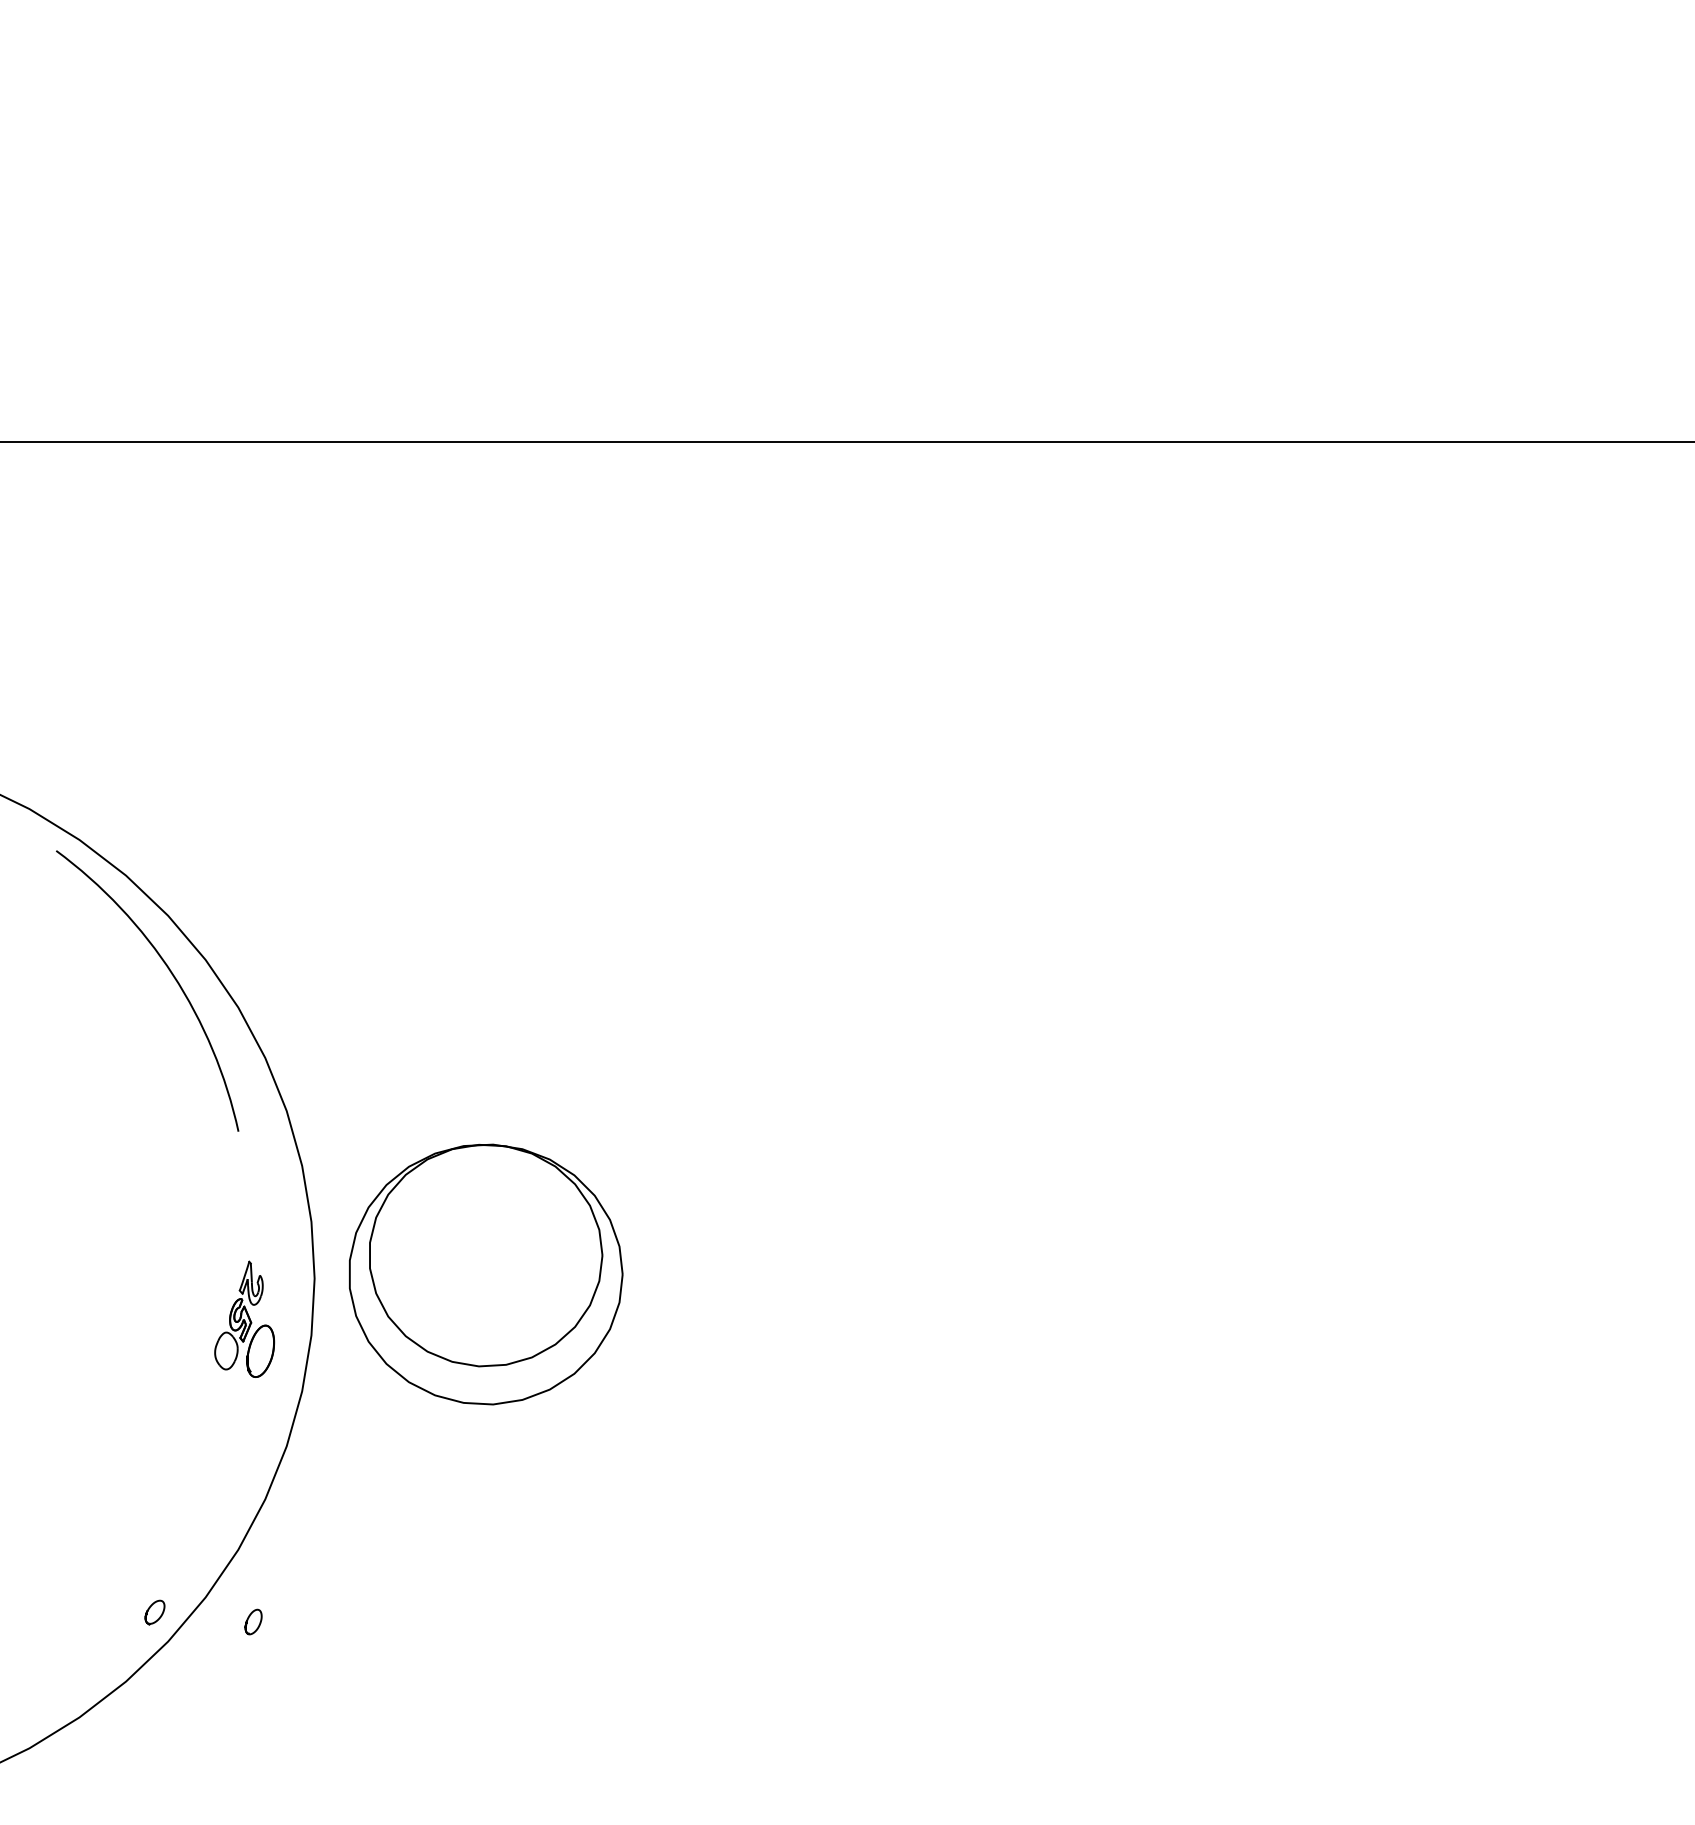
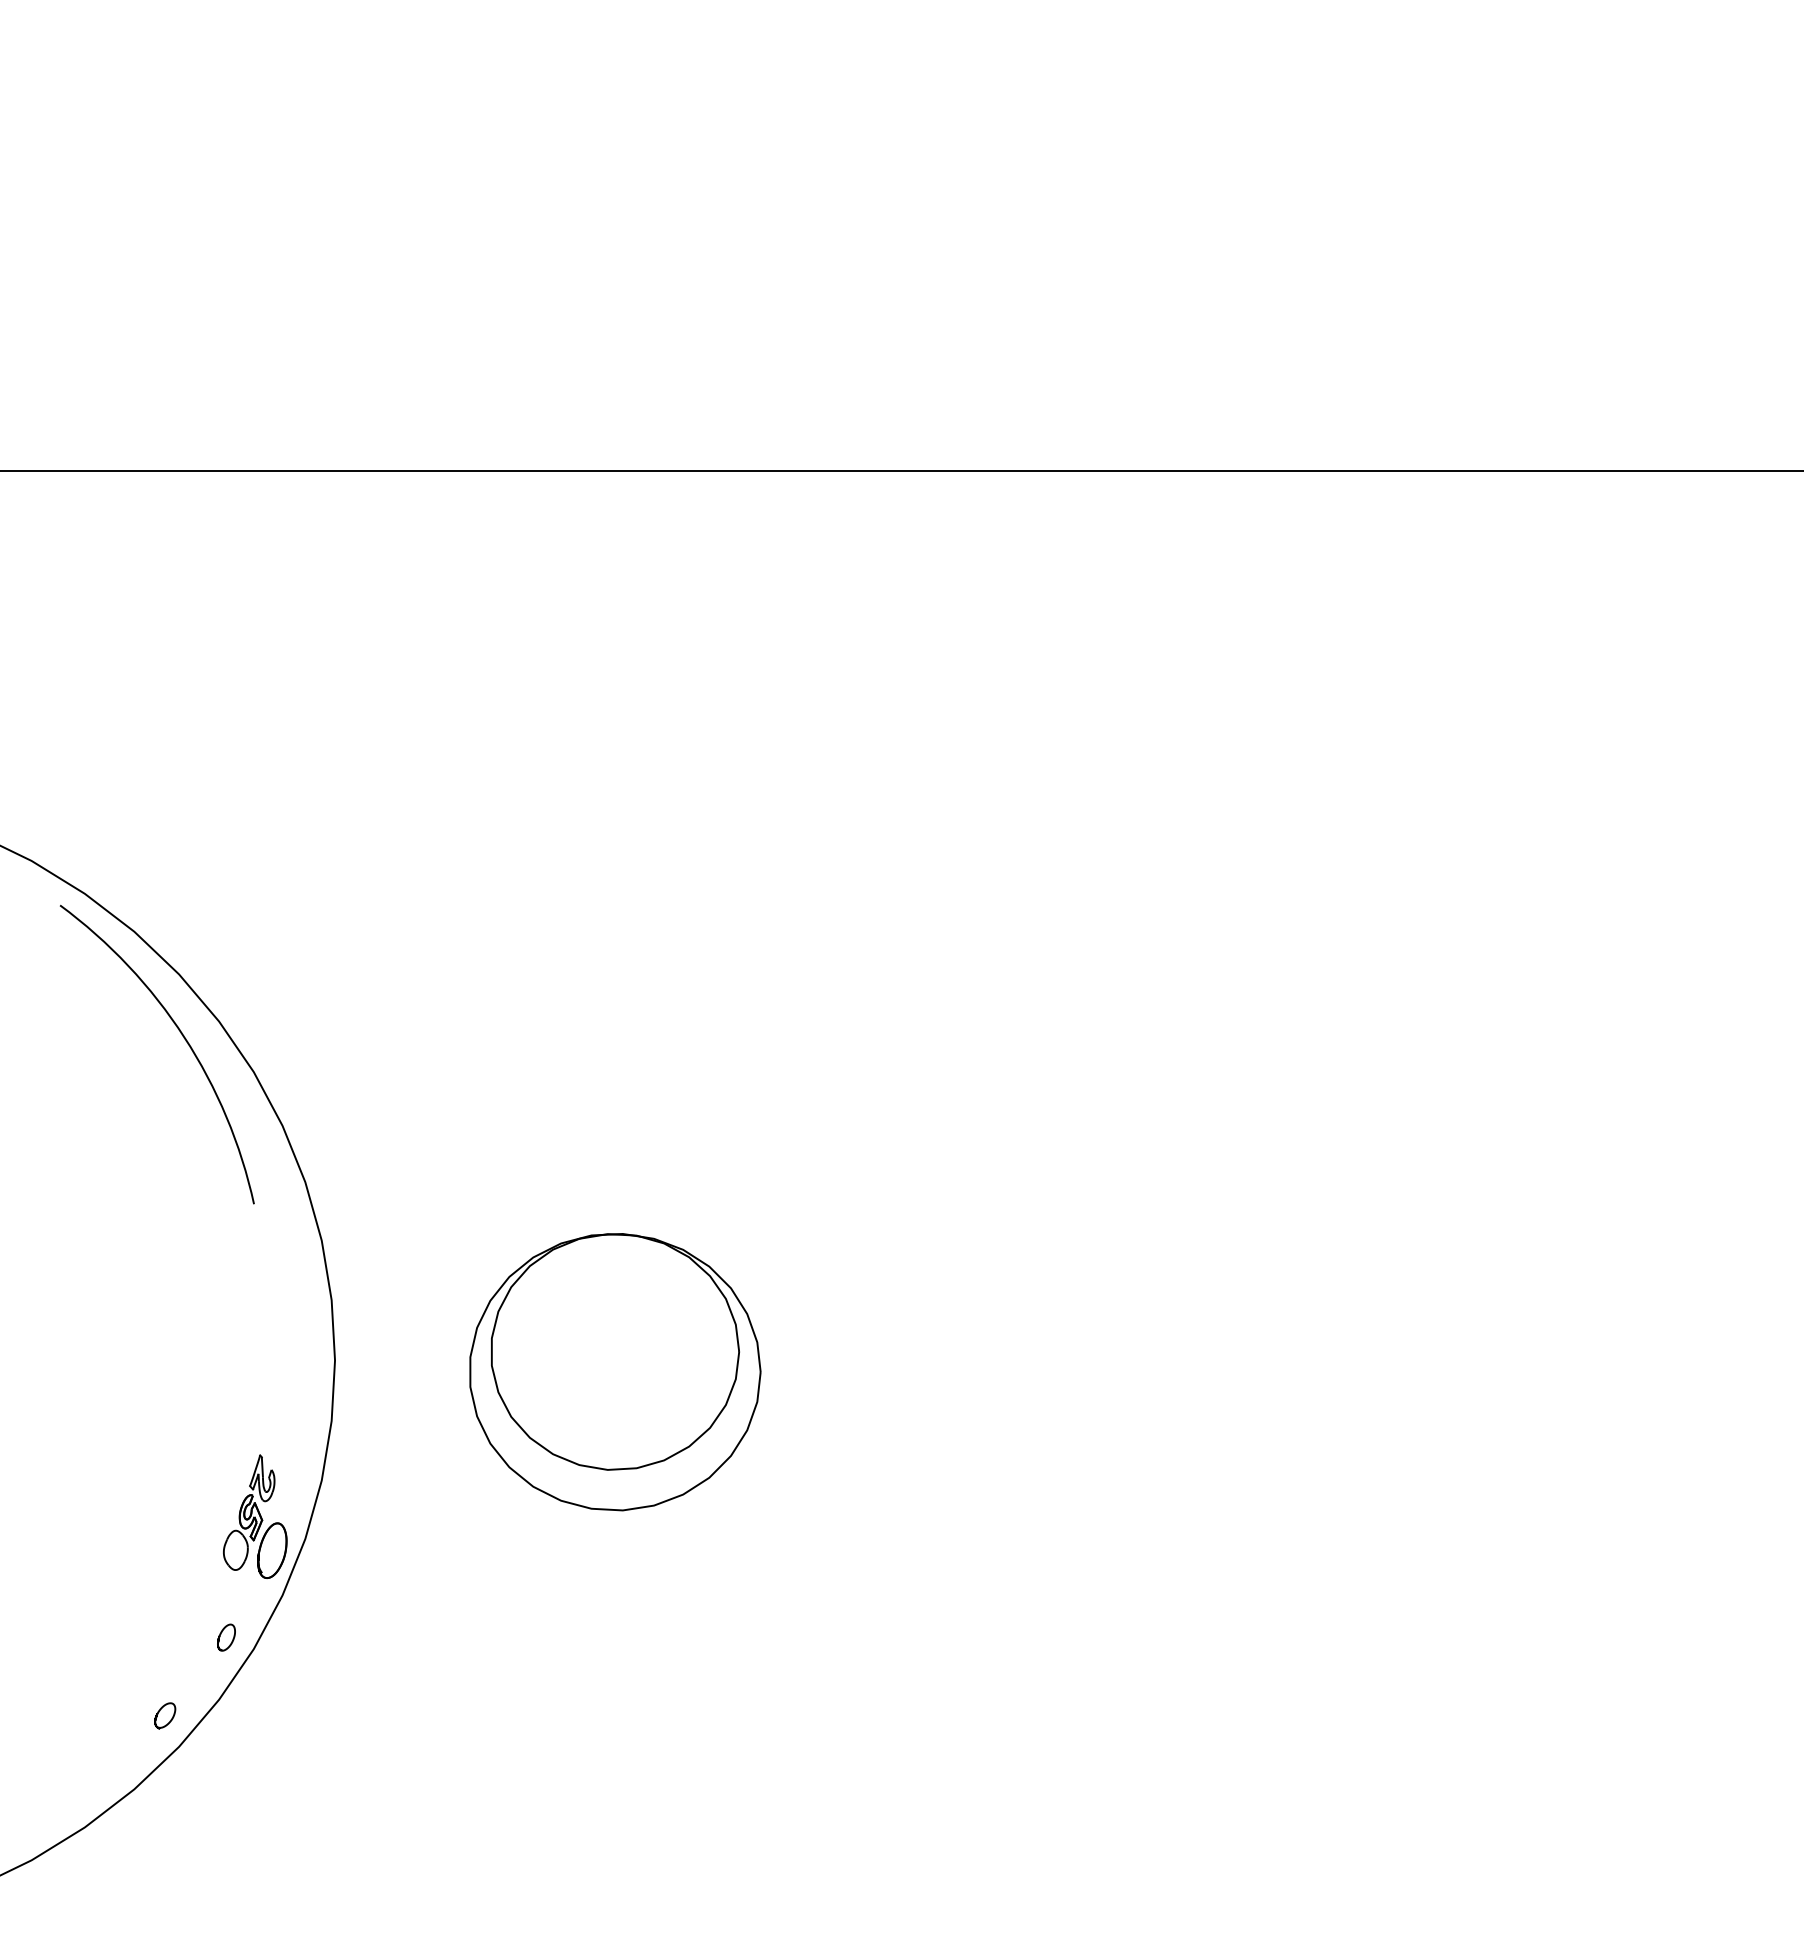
part: (486, 1274) -> (615, 1372), moved
part: (244, 1318) -> (255, 1515), moved
curve: (249, 1618) -> (222, 1633), moved

